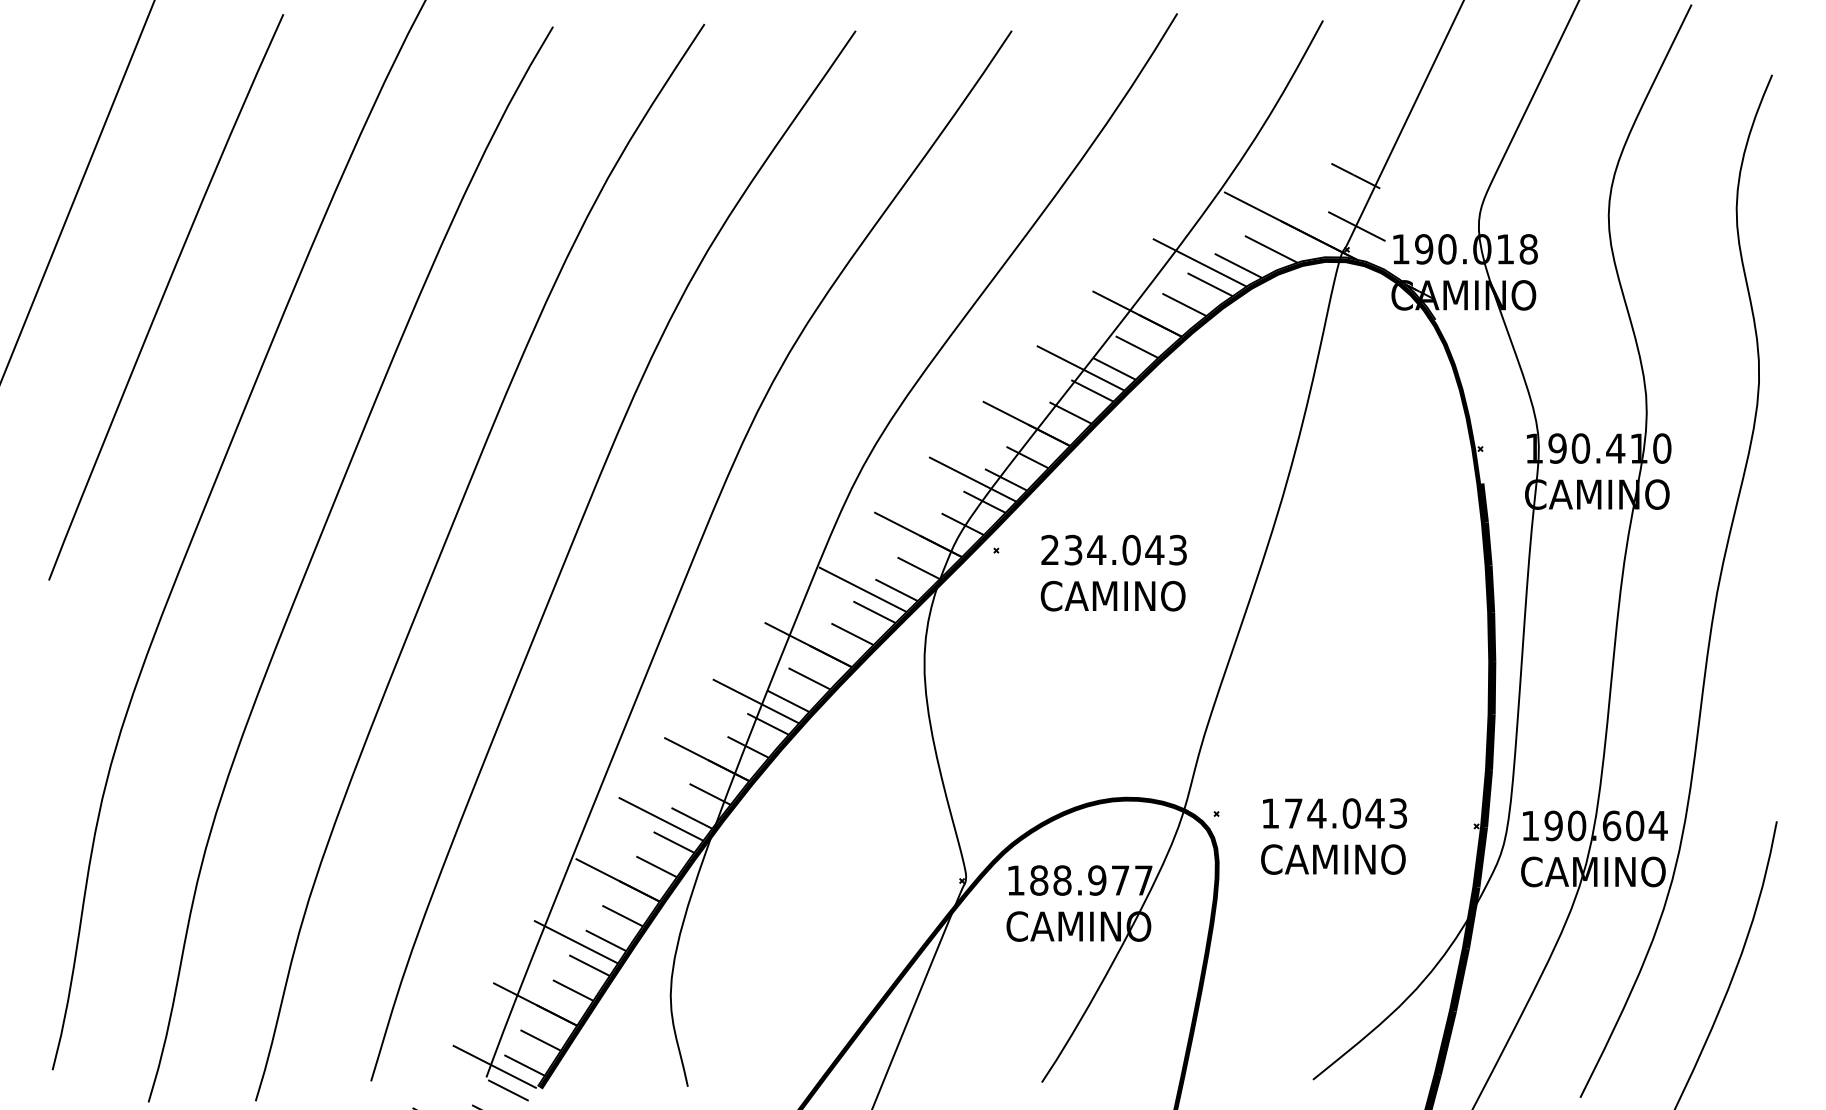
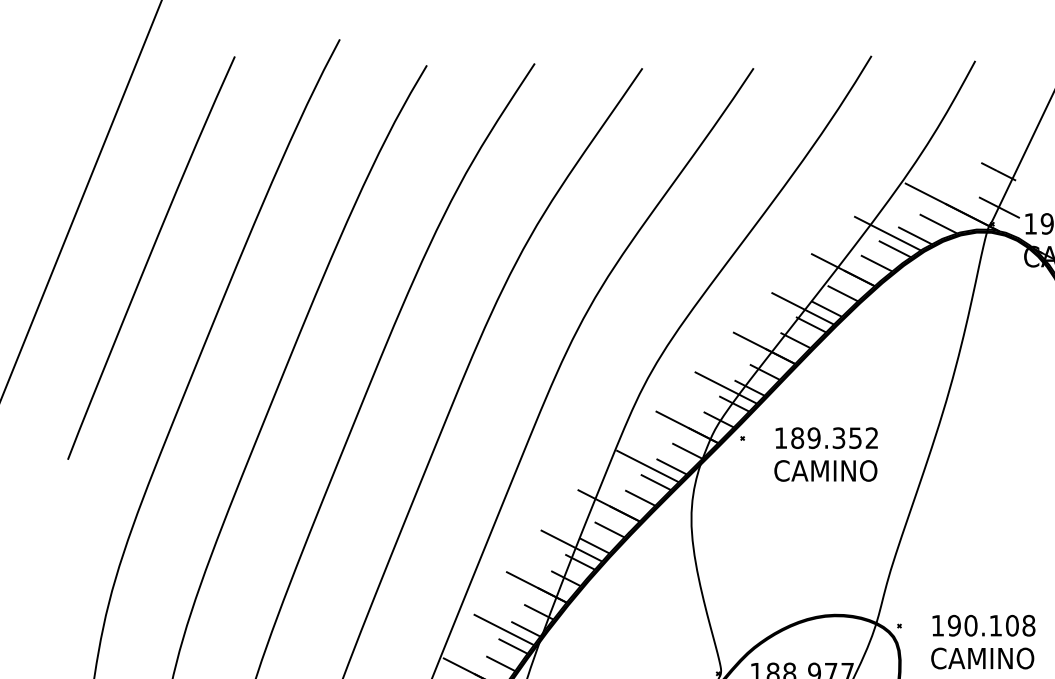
text: (1113, 549) -> (826, 437), 234.043 -> 189.352
text: (1345, 813) -> (991, 625), 174.043 -> 190.108

